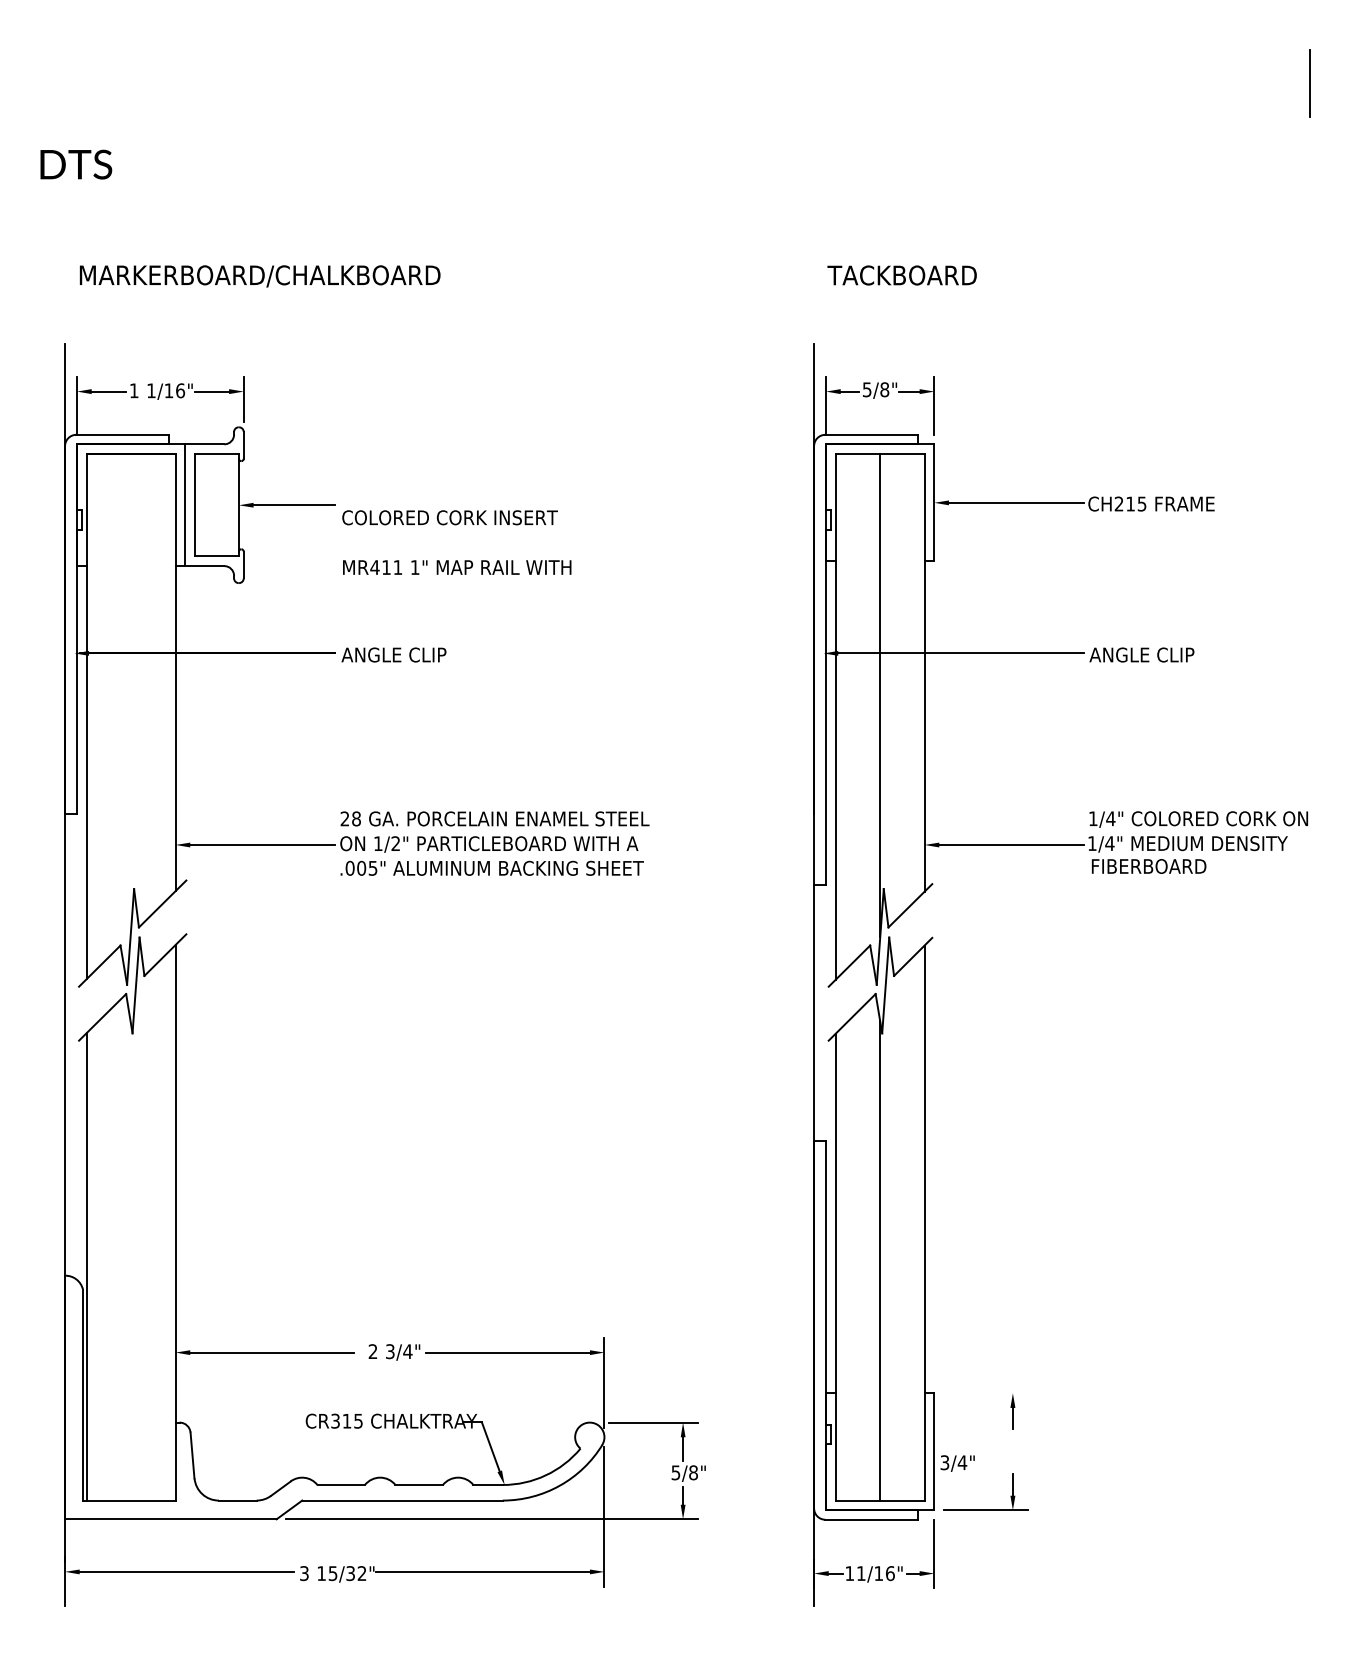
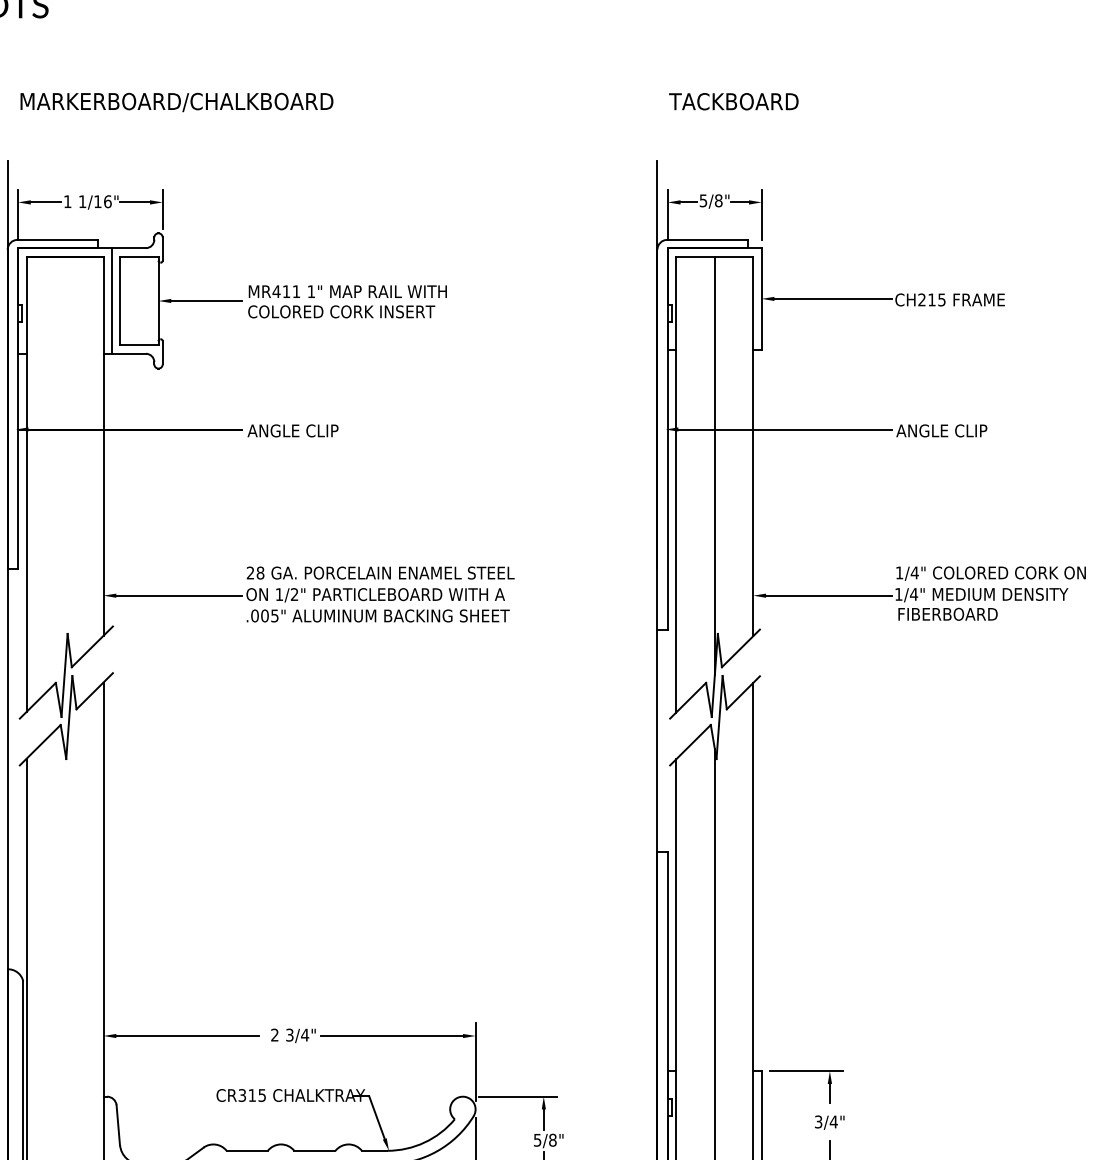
text: (457, 567) -> (348, 291), moved
line: (985, 1393) -> (806, 1071), added
text: (957, 1463) -> (829, 1122), moved

